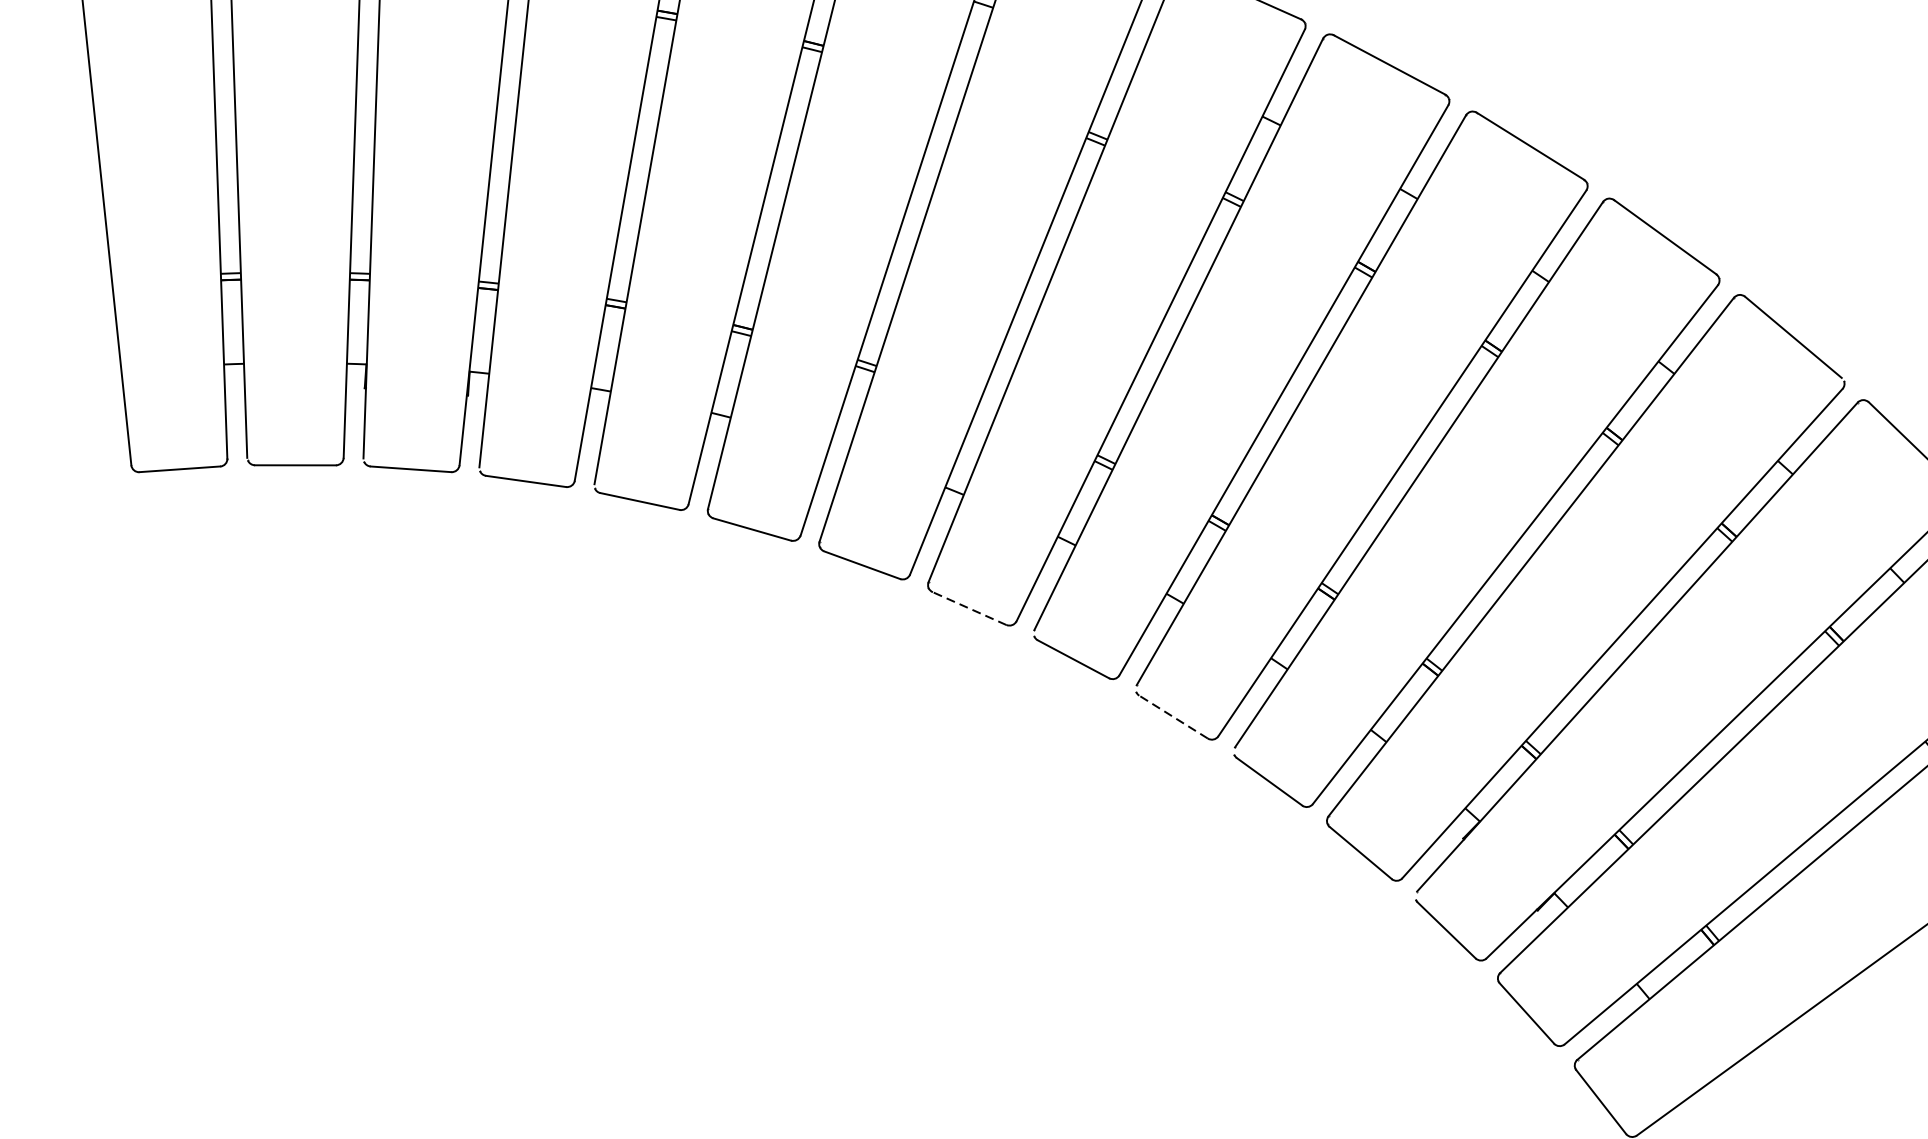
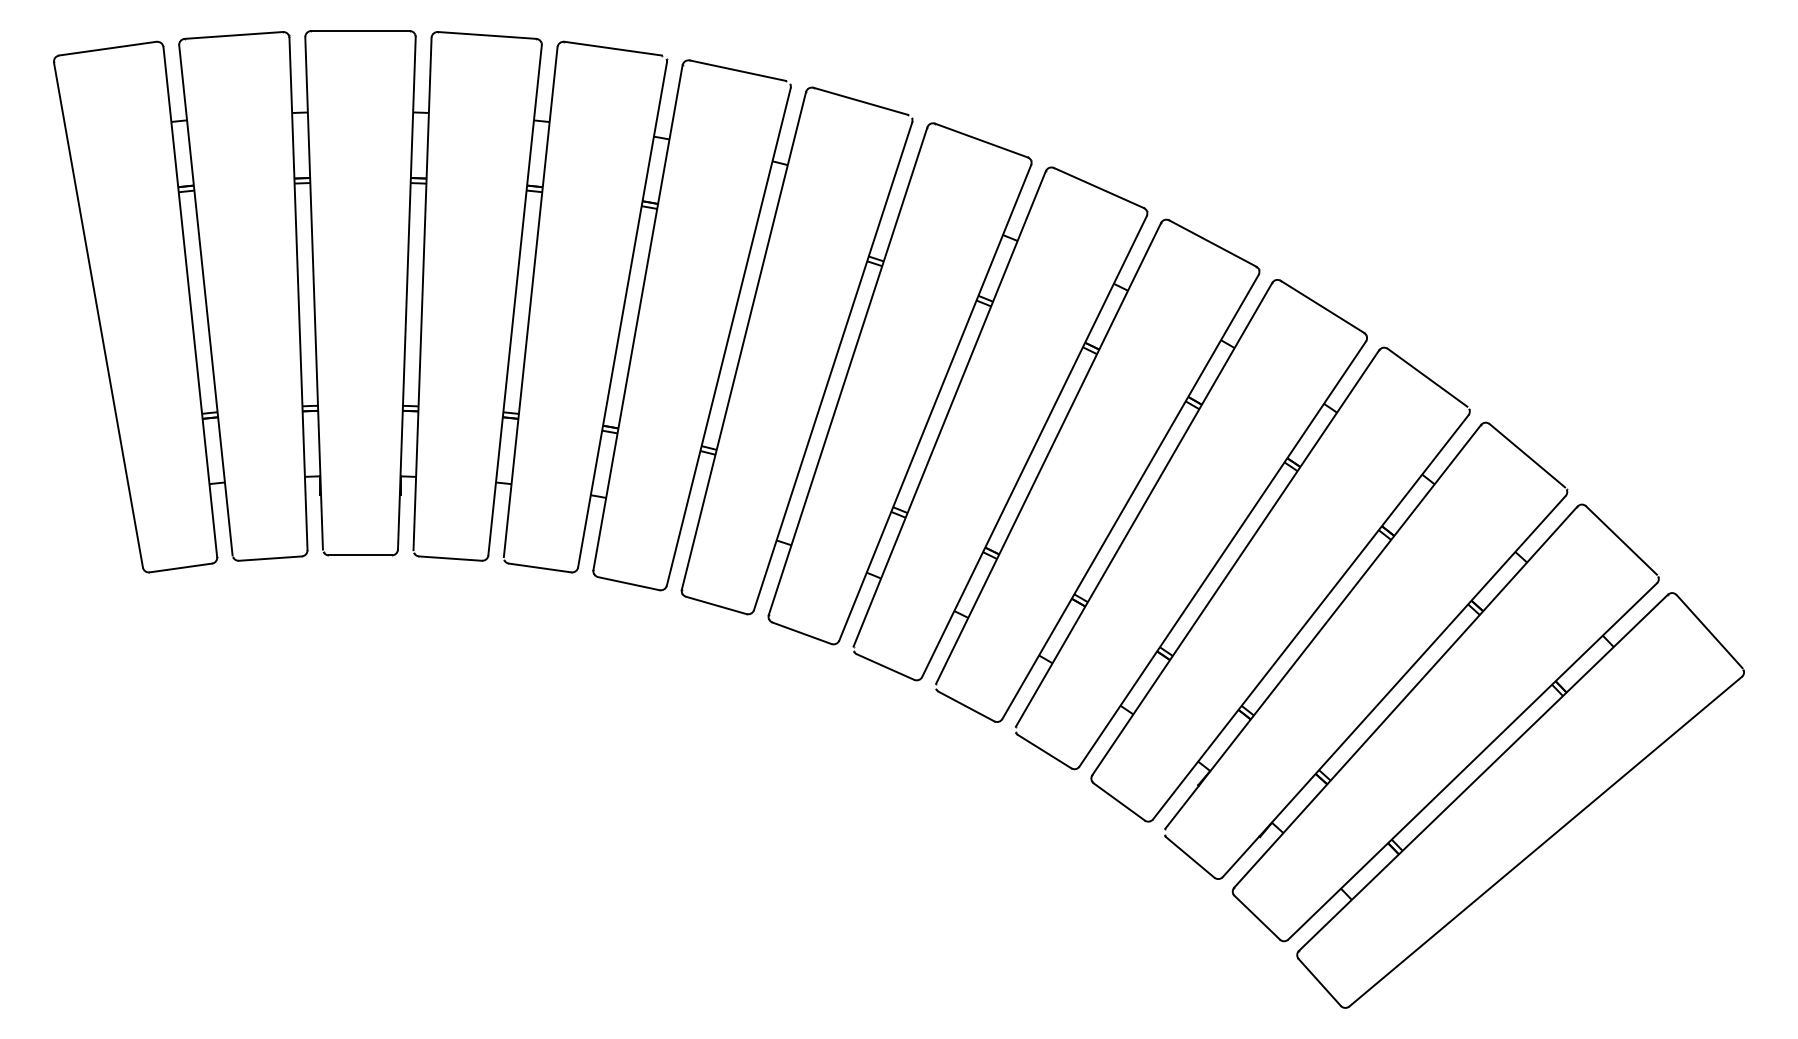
line: (970, 608) -> (802, 633), dashed -> solid
line: (1173, 717) -> (966, 706), dashed -> solid

